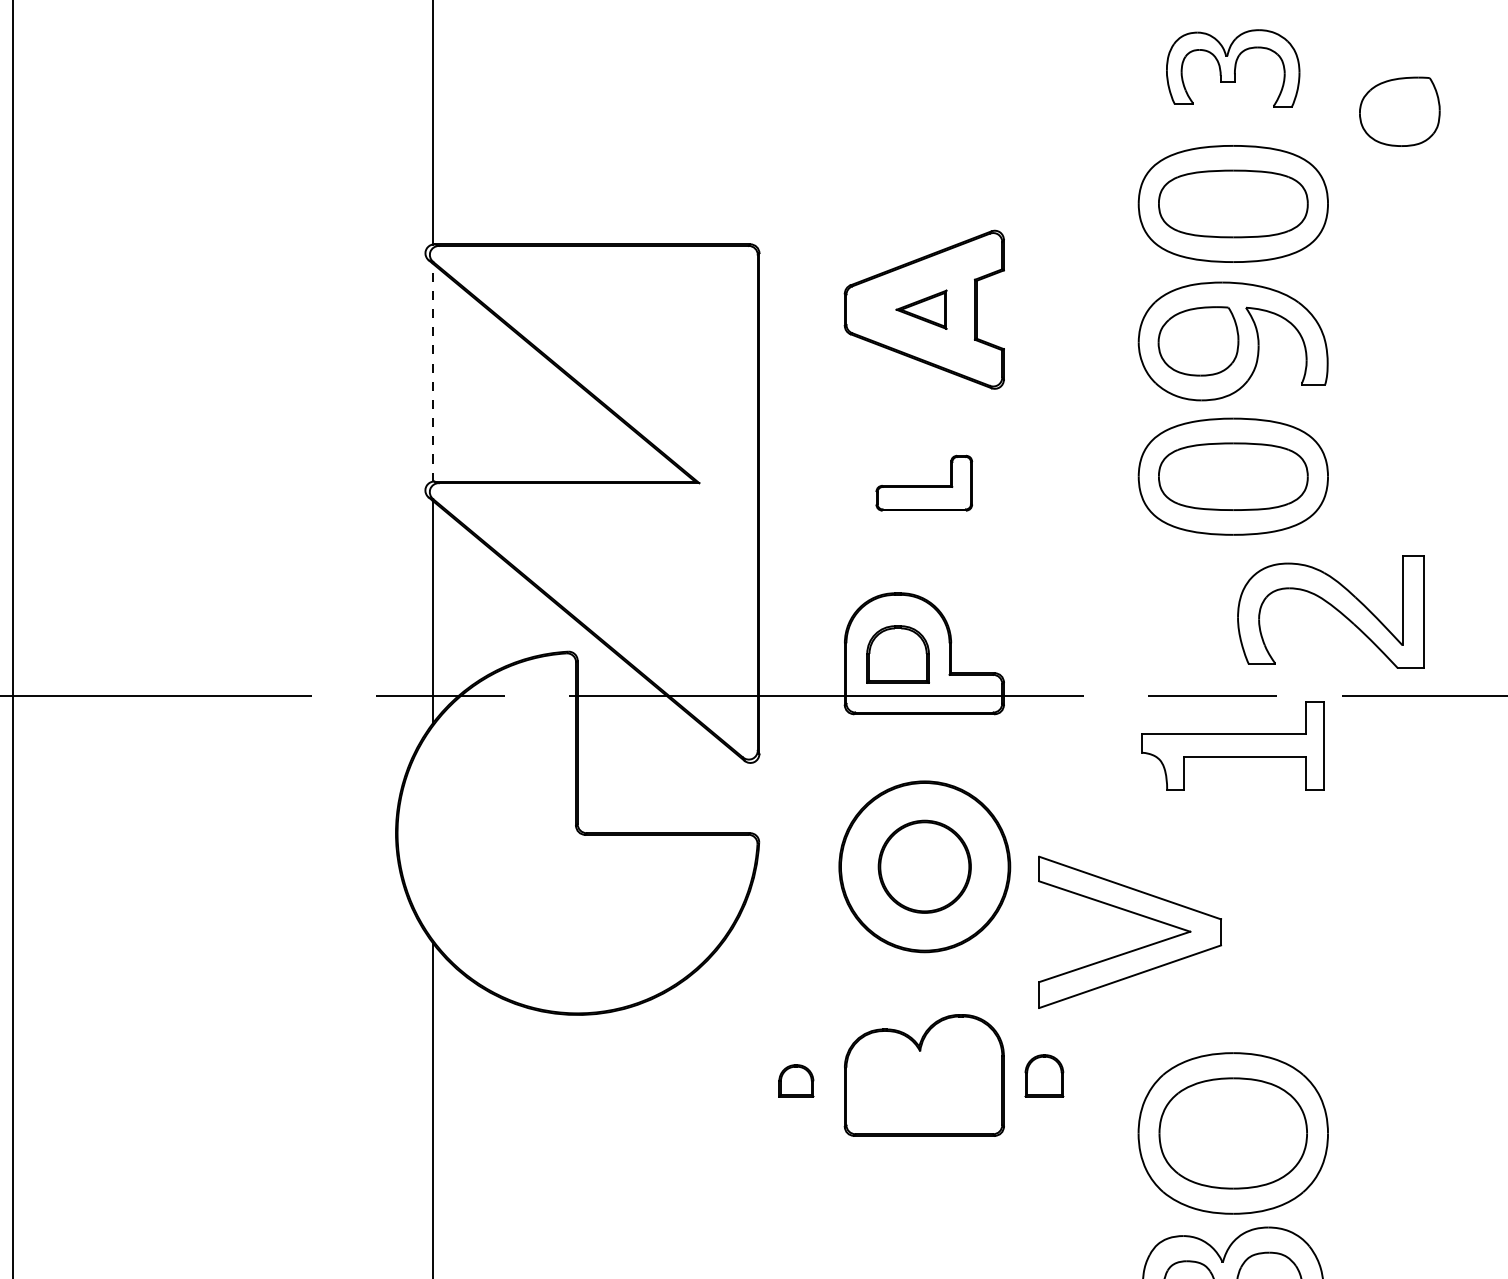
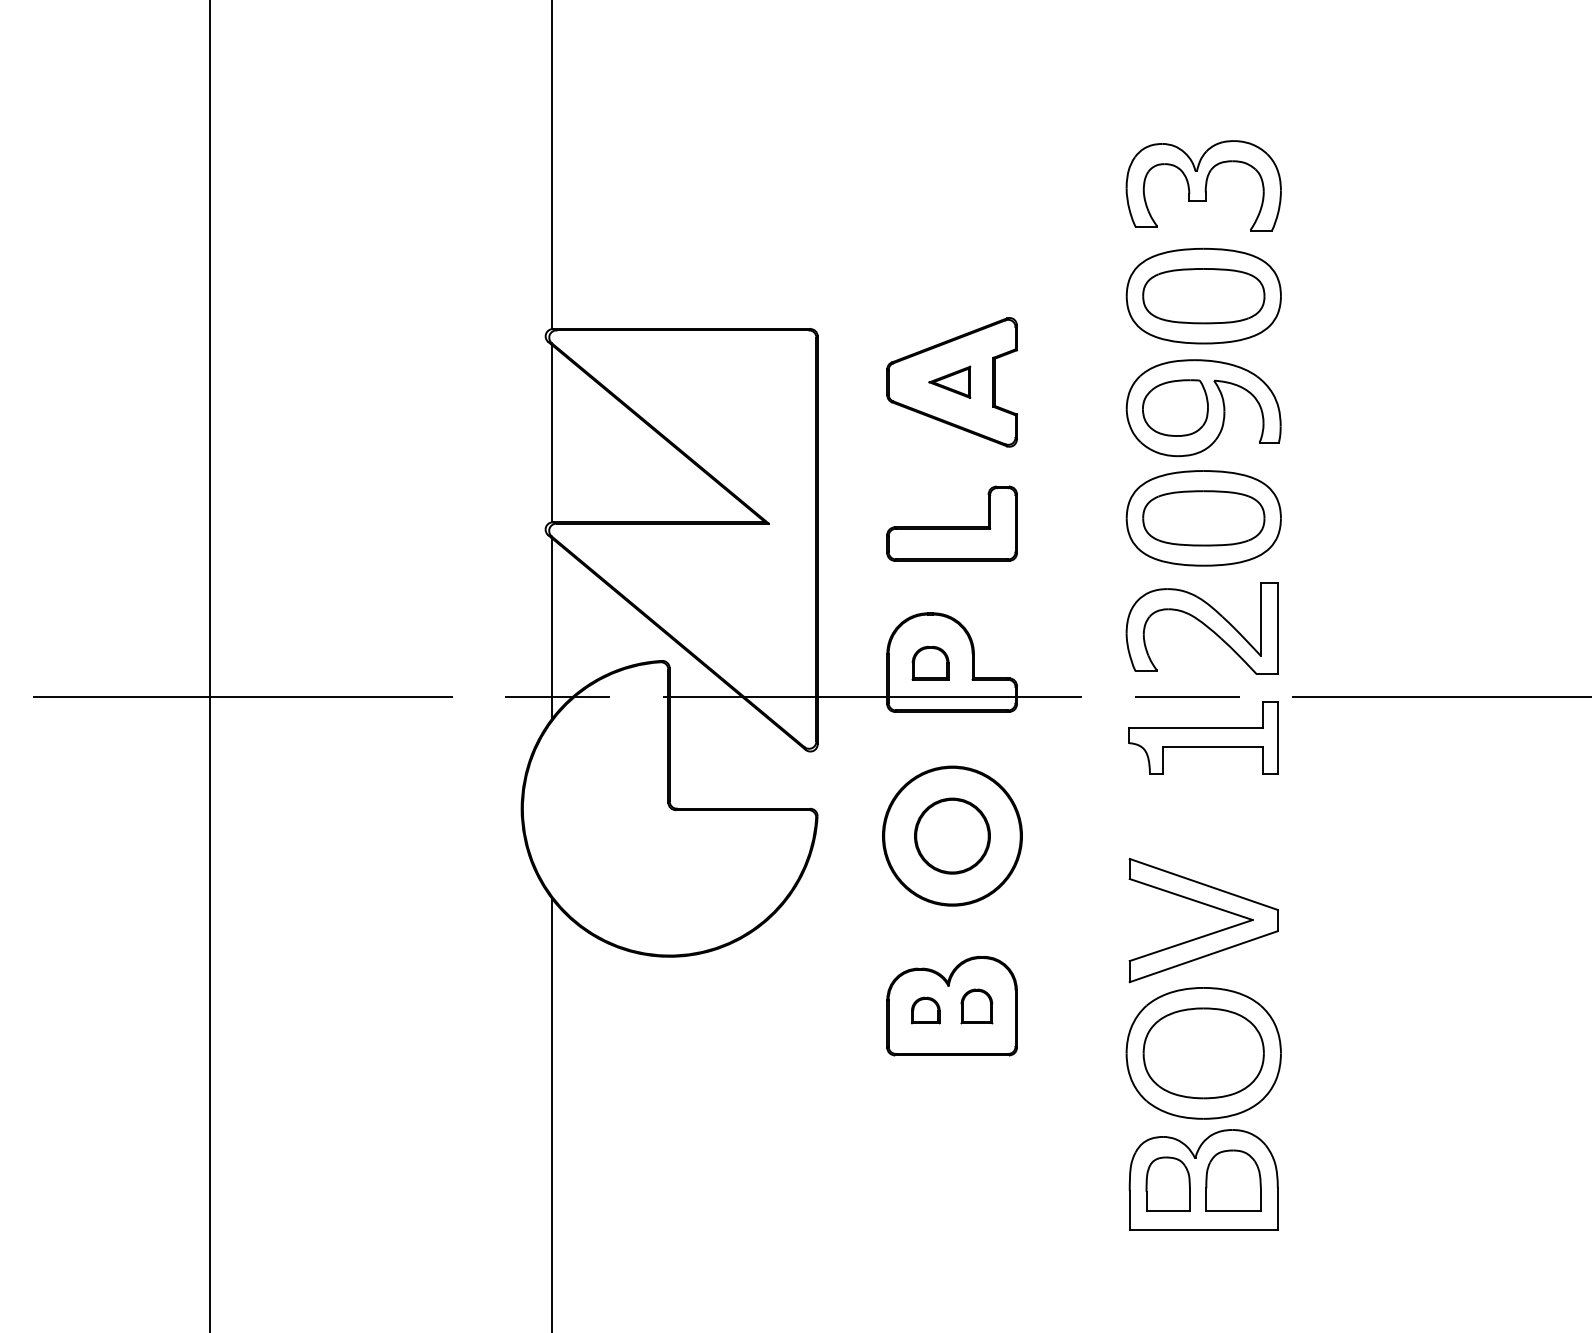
part: (1232, 68) -> (1203, 185), size x1.43
part: (1399, 111) -> (1339, 220), removed
line: (432, 372) -> (551, 433), dashed -> solid
part: (923, 483) -> (951, 523), size x1.67
part: (1329, 611) -> (1201, 628), moved
part: (897, 654) -> (930, 663), size x0.71
part: (1135, 948) -> (1208, 933), moved
part: (1043, 1075) -> (976, 1006), moved
part: (795, 1080) -> (925, 1010), moved

